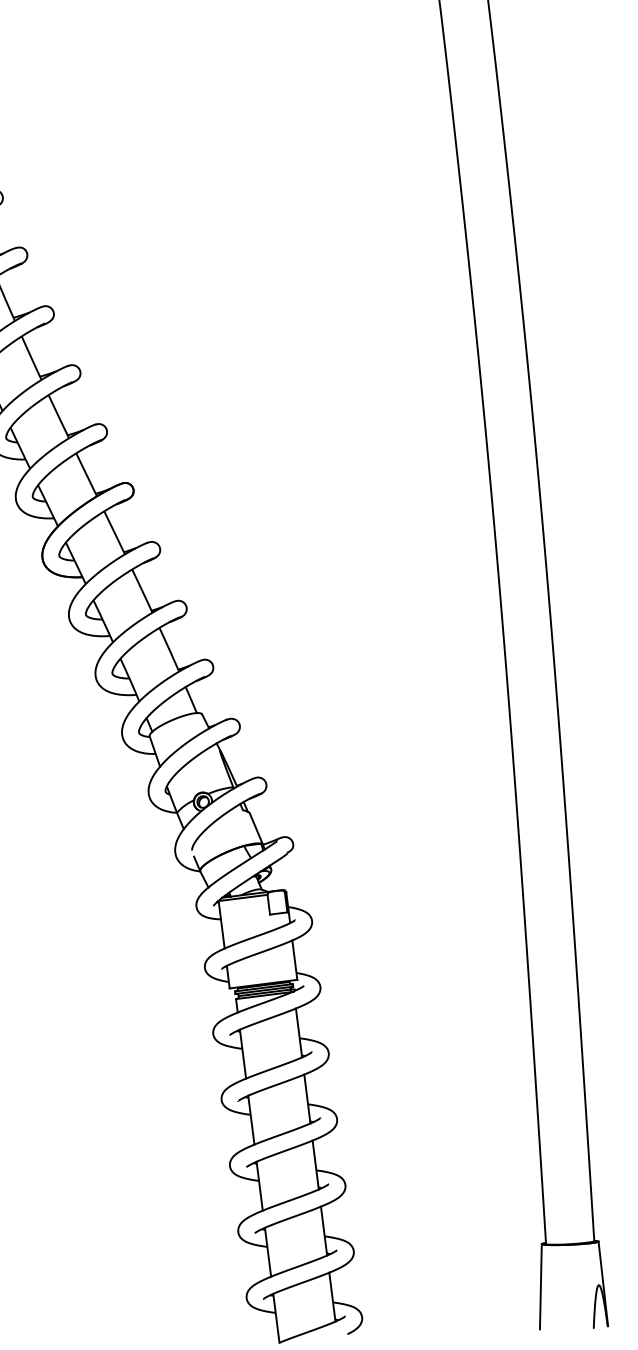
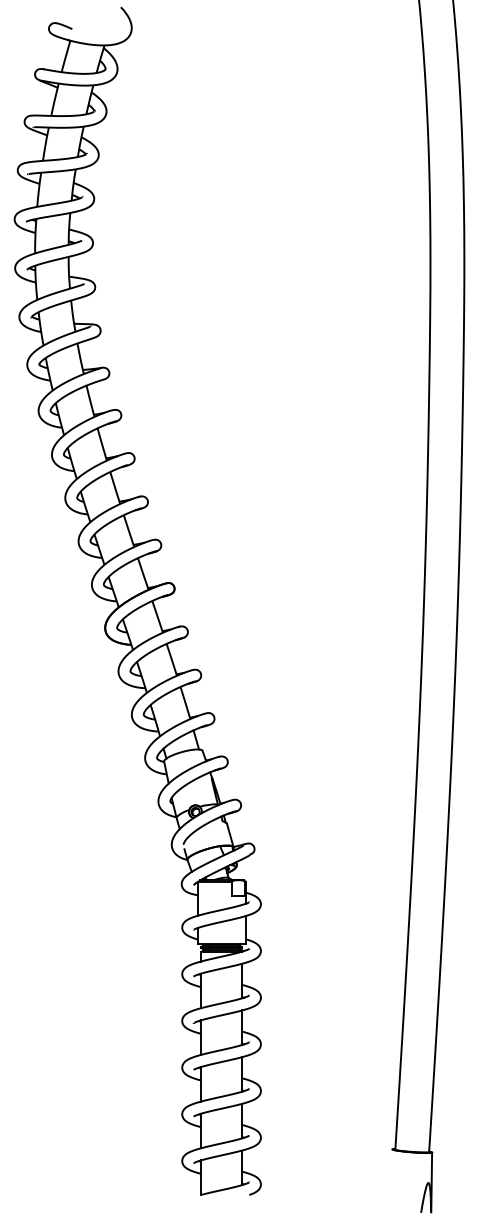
line: (540, 1286) -> (387, 1178), removed

